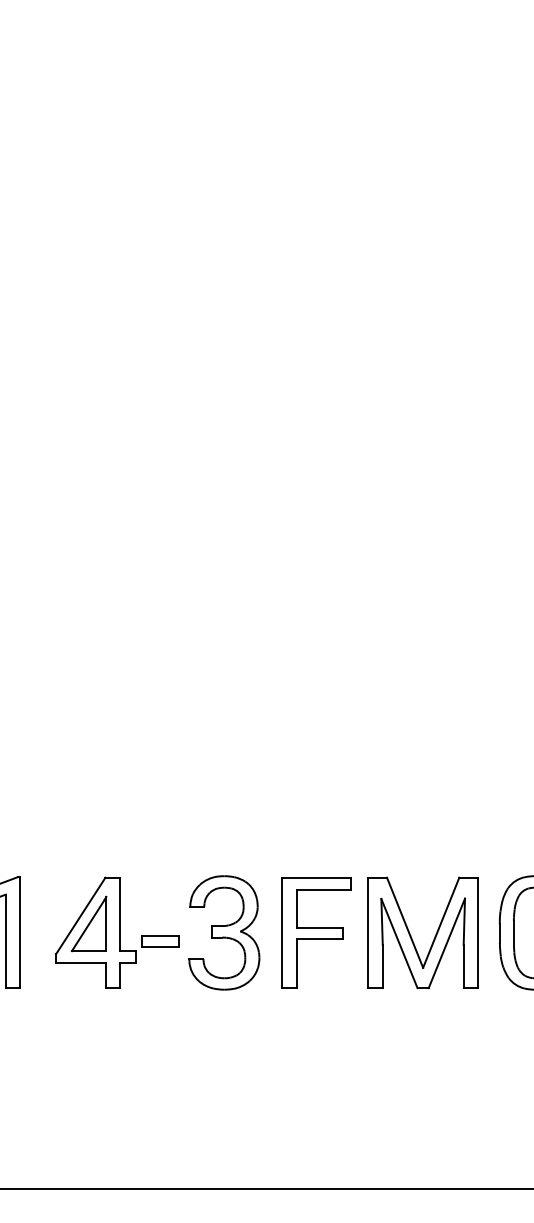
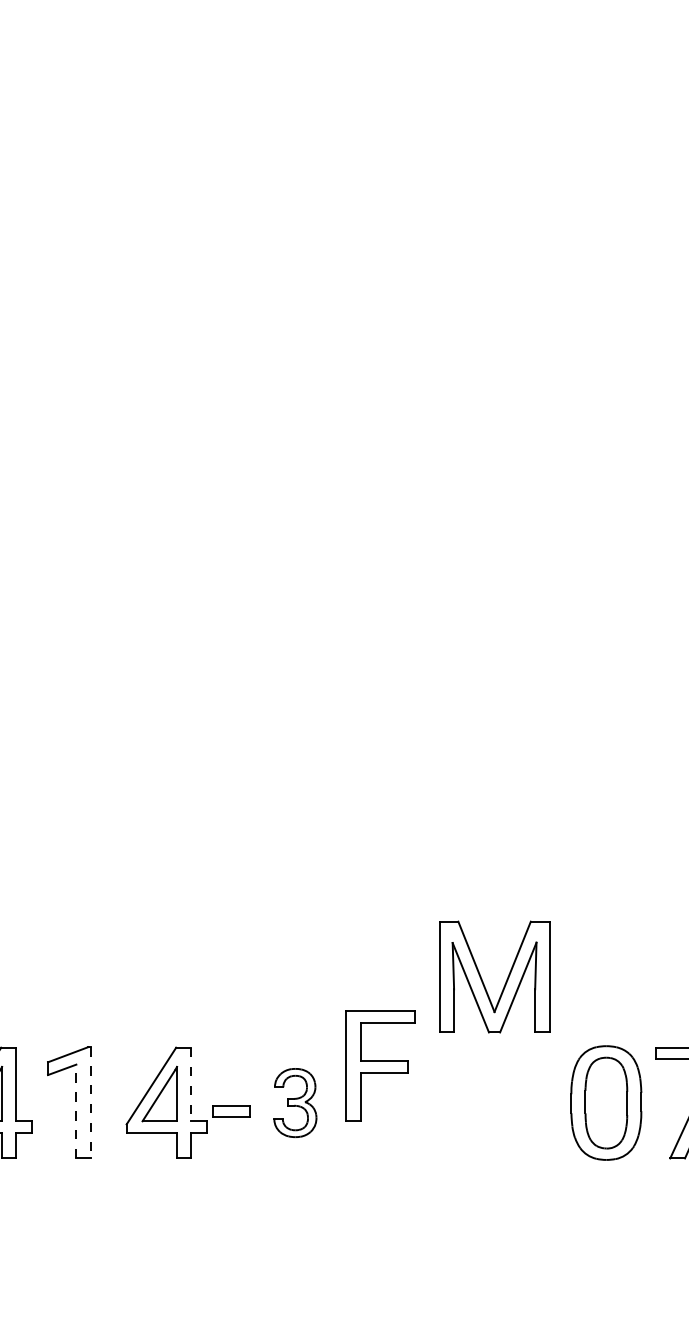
line: (120, 914) -> (191, 1084), solid -> dashed
line: (19, 932) -> (90, 1102), solid -> dashed
part: (224, 932) -> (295, 1102), size x0.6
part: (316, 932) -> (380, 1065), moved
part: (412, 937) -> (483, 981), moved
line: (6, 941) -> (76, 1111), solid -> dashed

